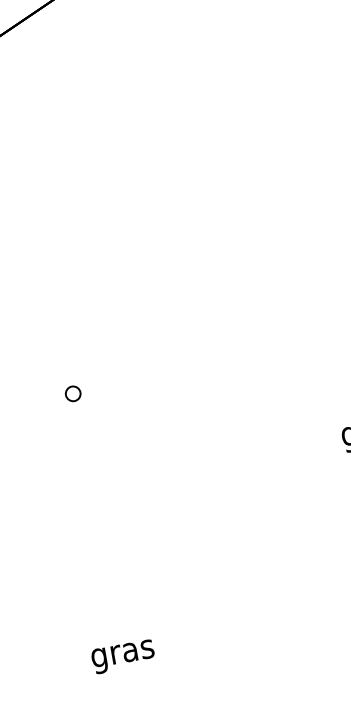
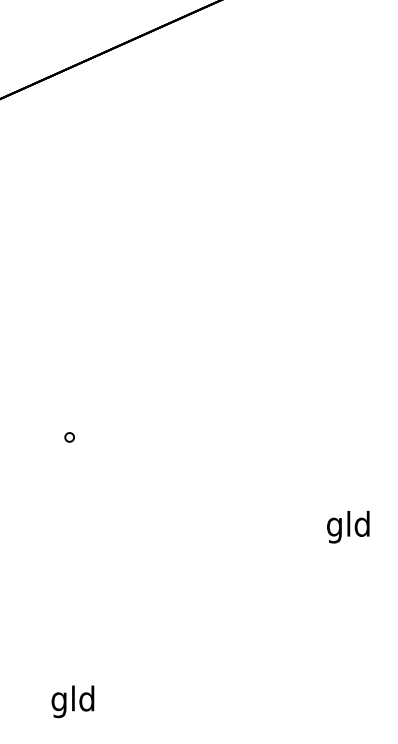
part: (72, 393) -> (69, 437), size x0.6
text: (122, 653) -> (73, 701), gras -> gld

